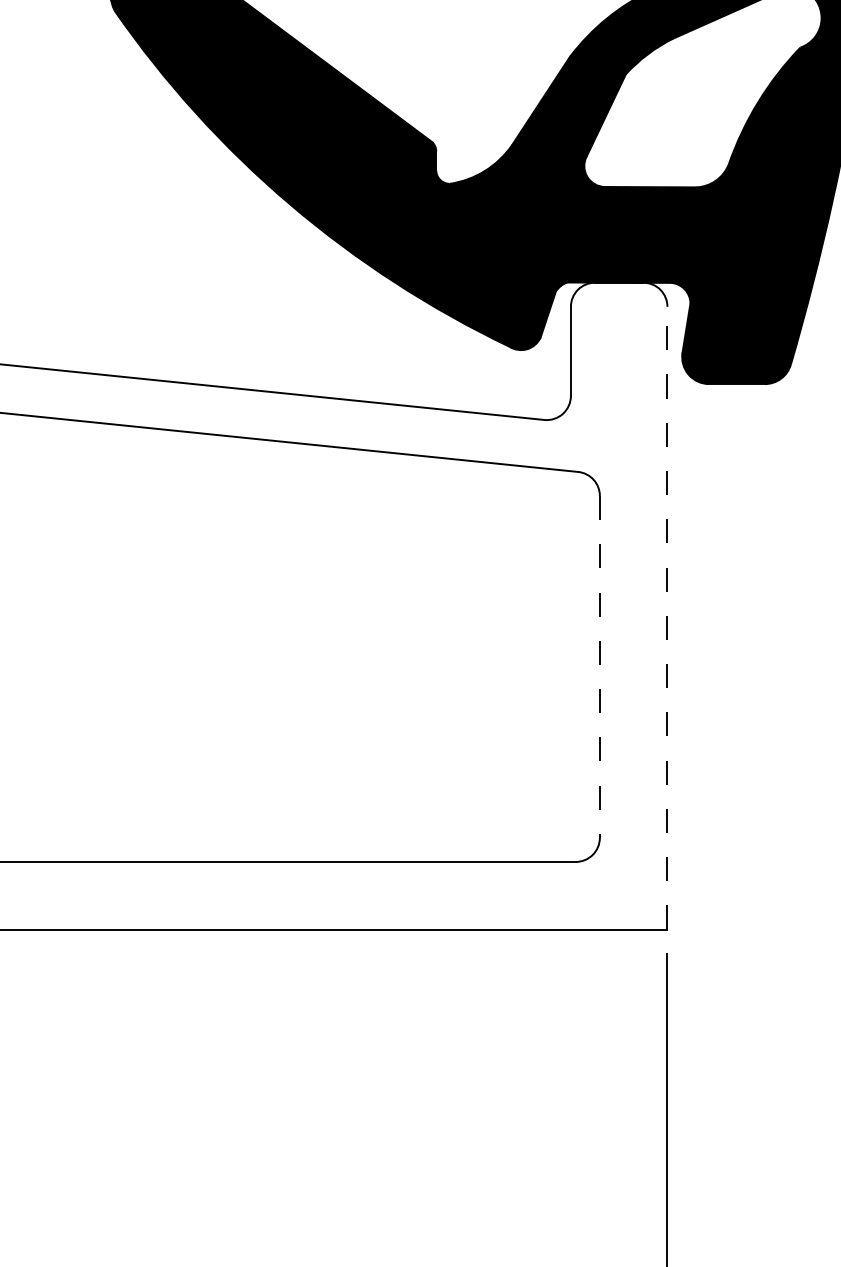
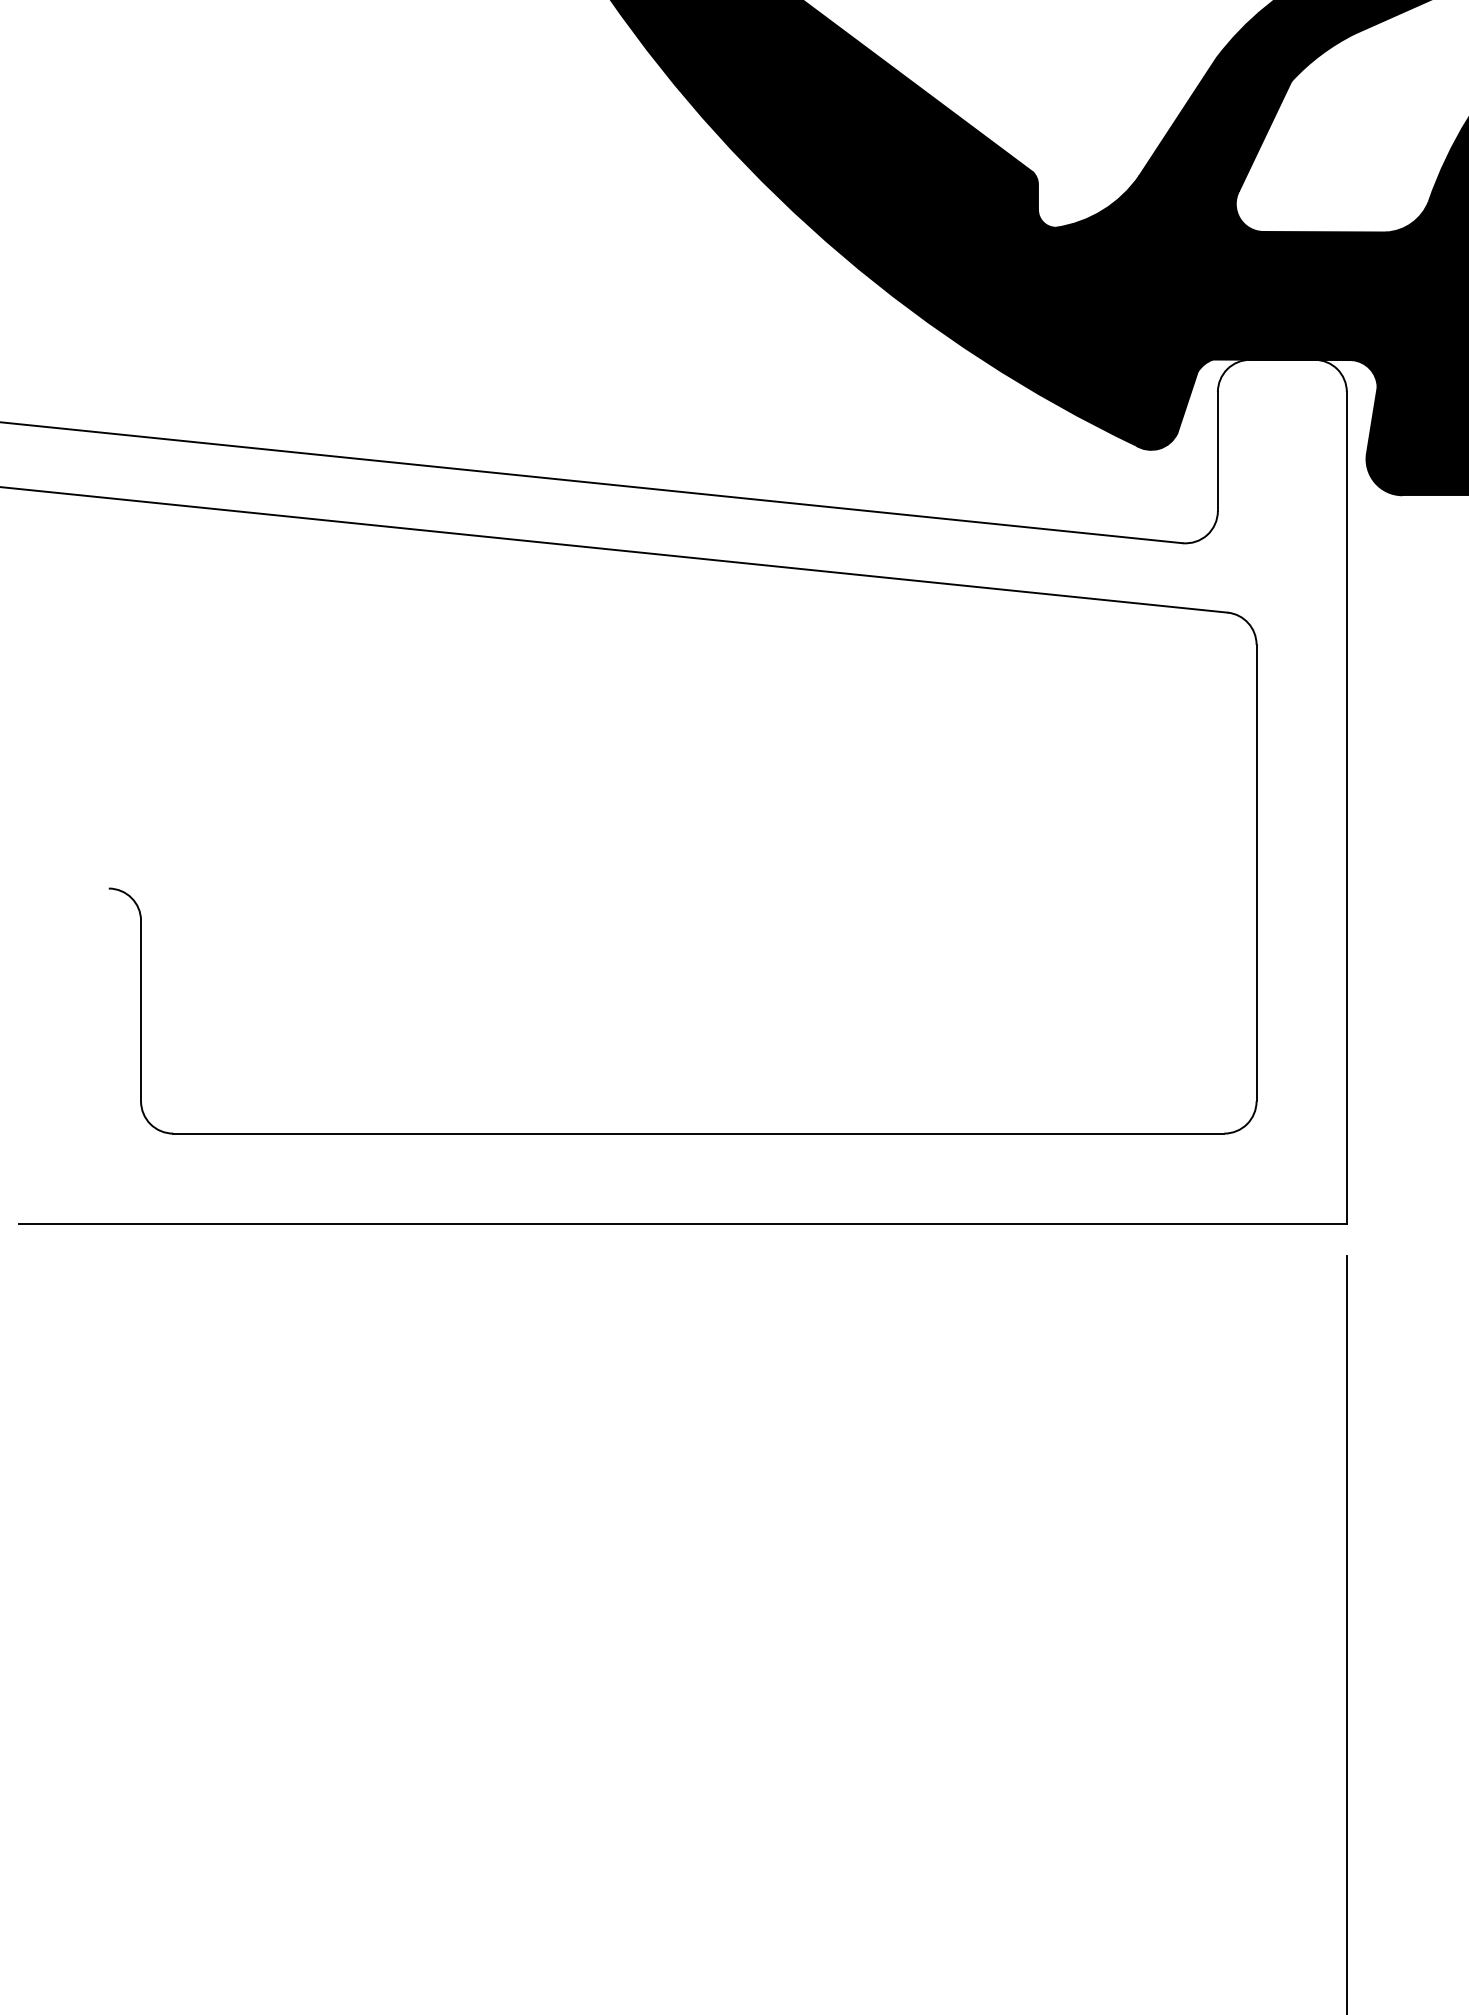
line: (667, 617) -> (1346, 807), dashed -> solid
line: (599, 667) -> (1256, 873), dashed -> solid

